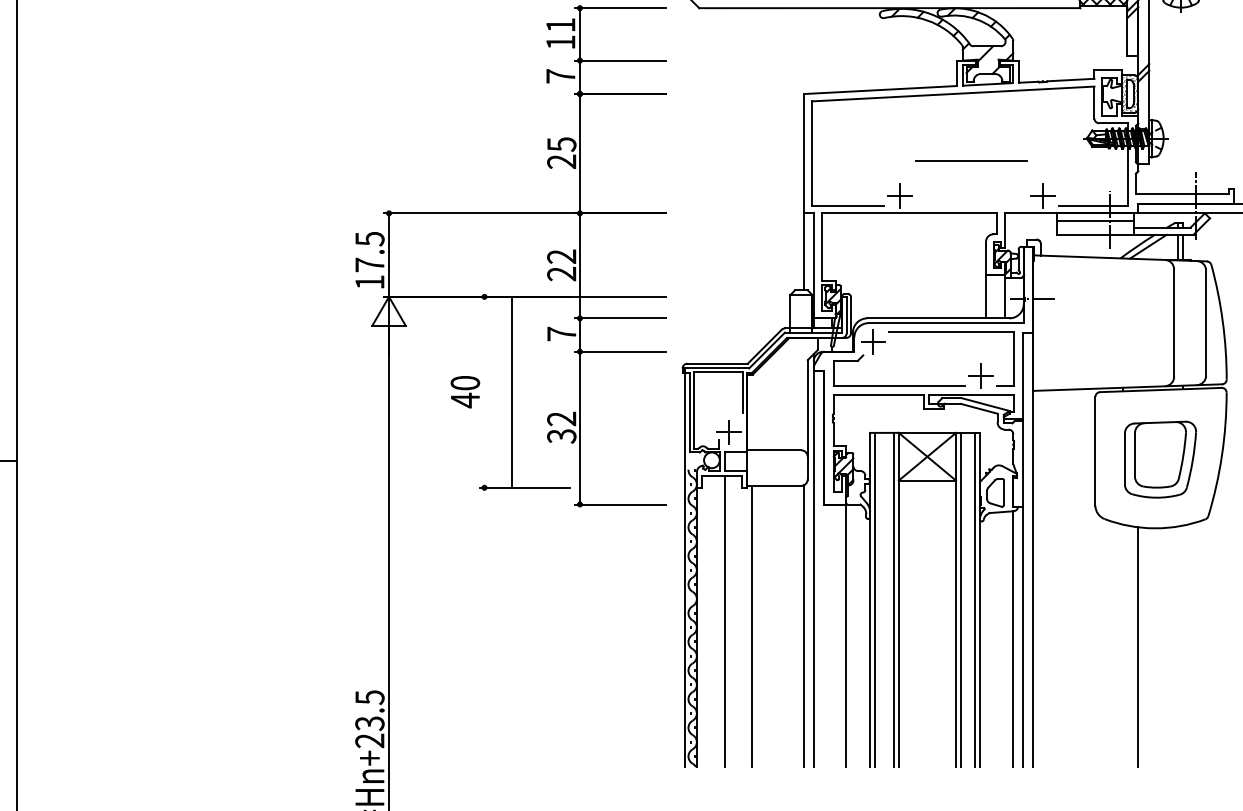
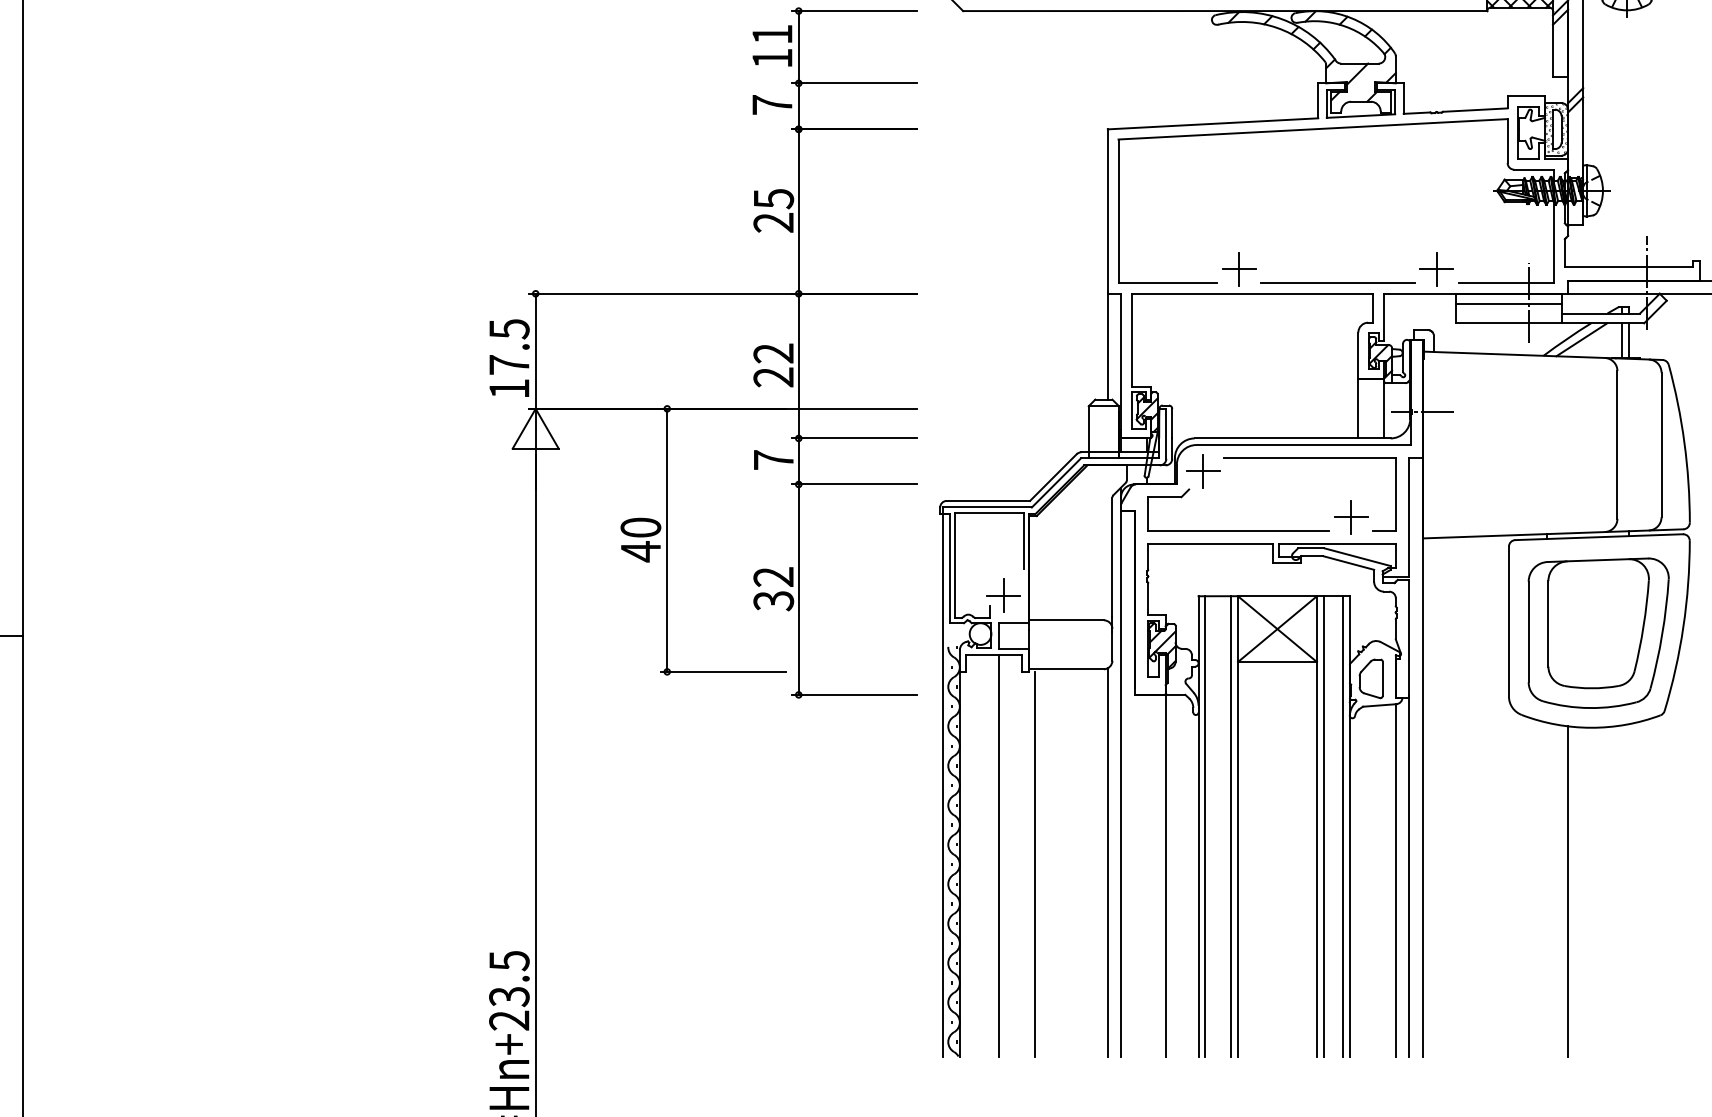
line: (970, 160) -> (1337, 282), moved
line: (512, 391) -> (667, 539), moved
part: (1160, 459) -> (1598, 632), size x1.43

